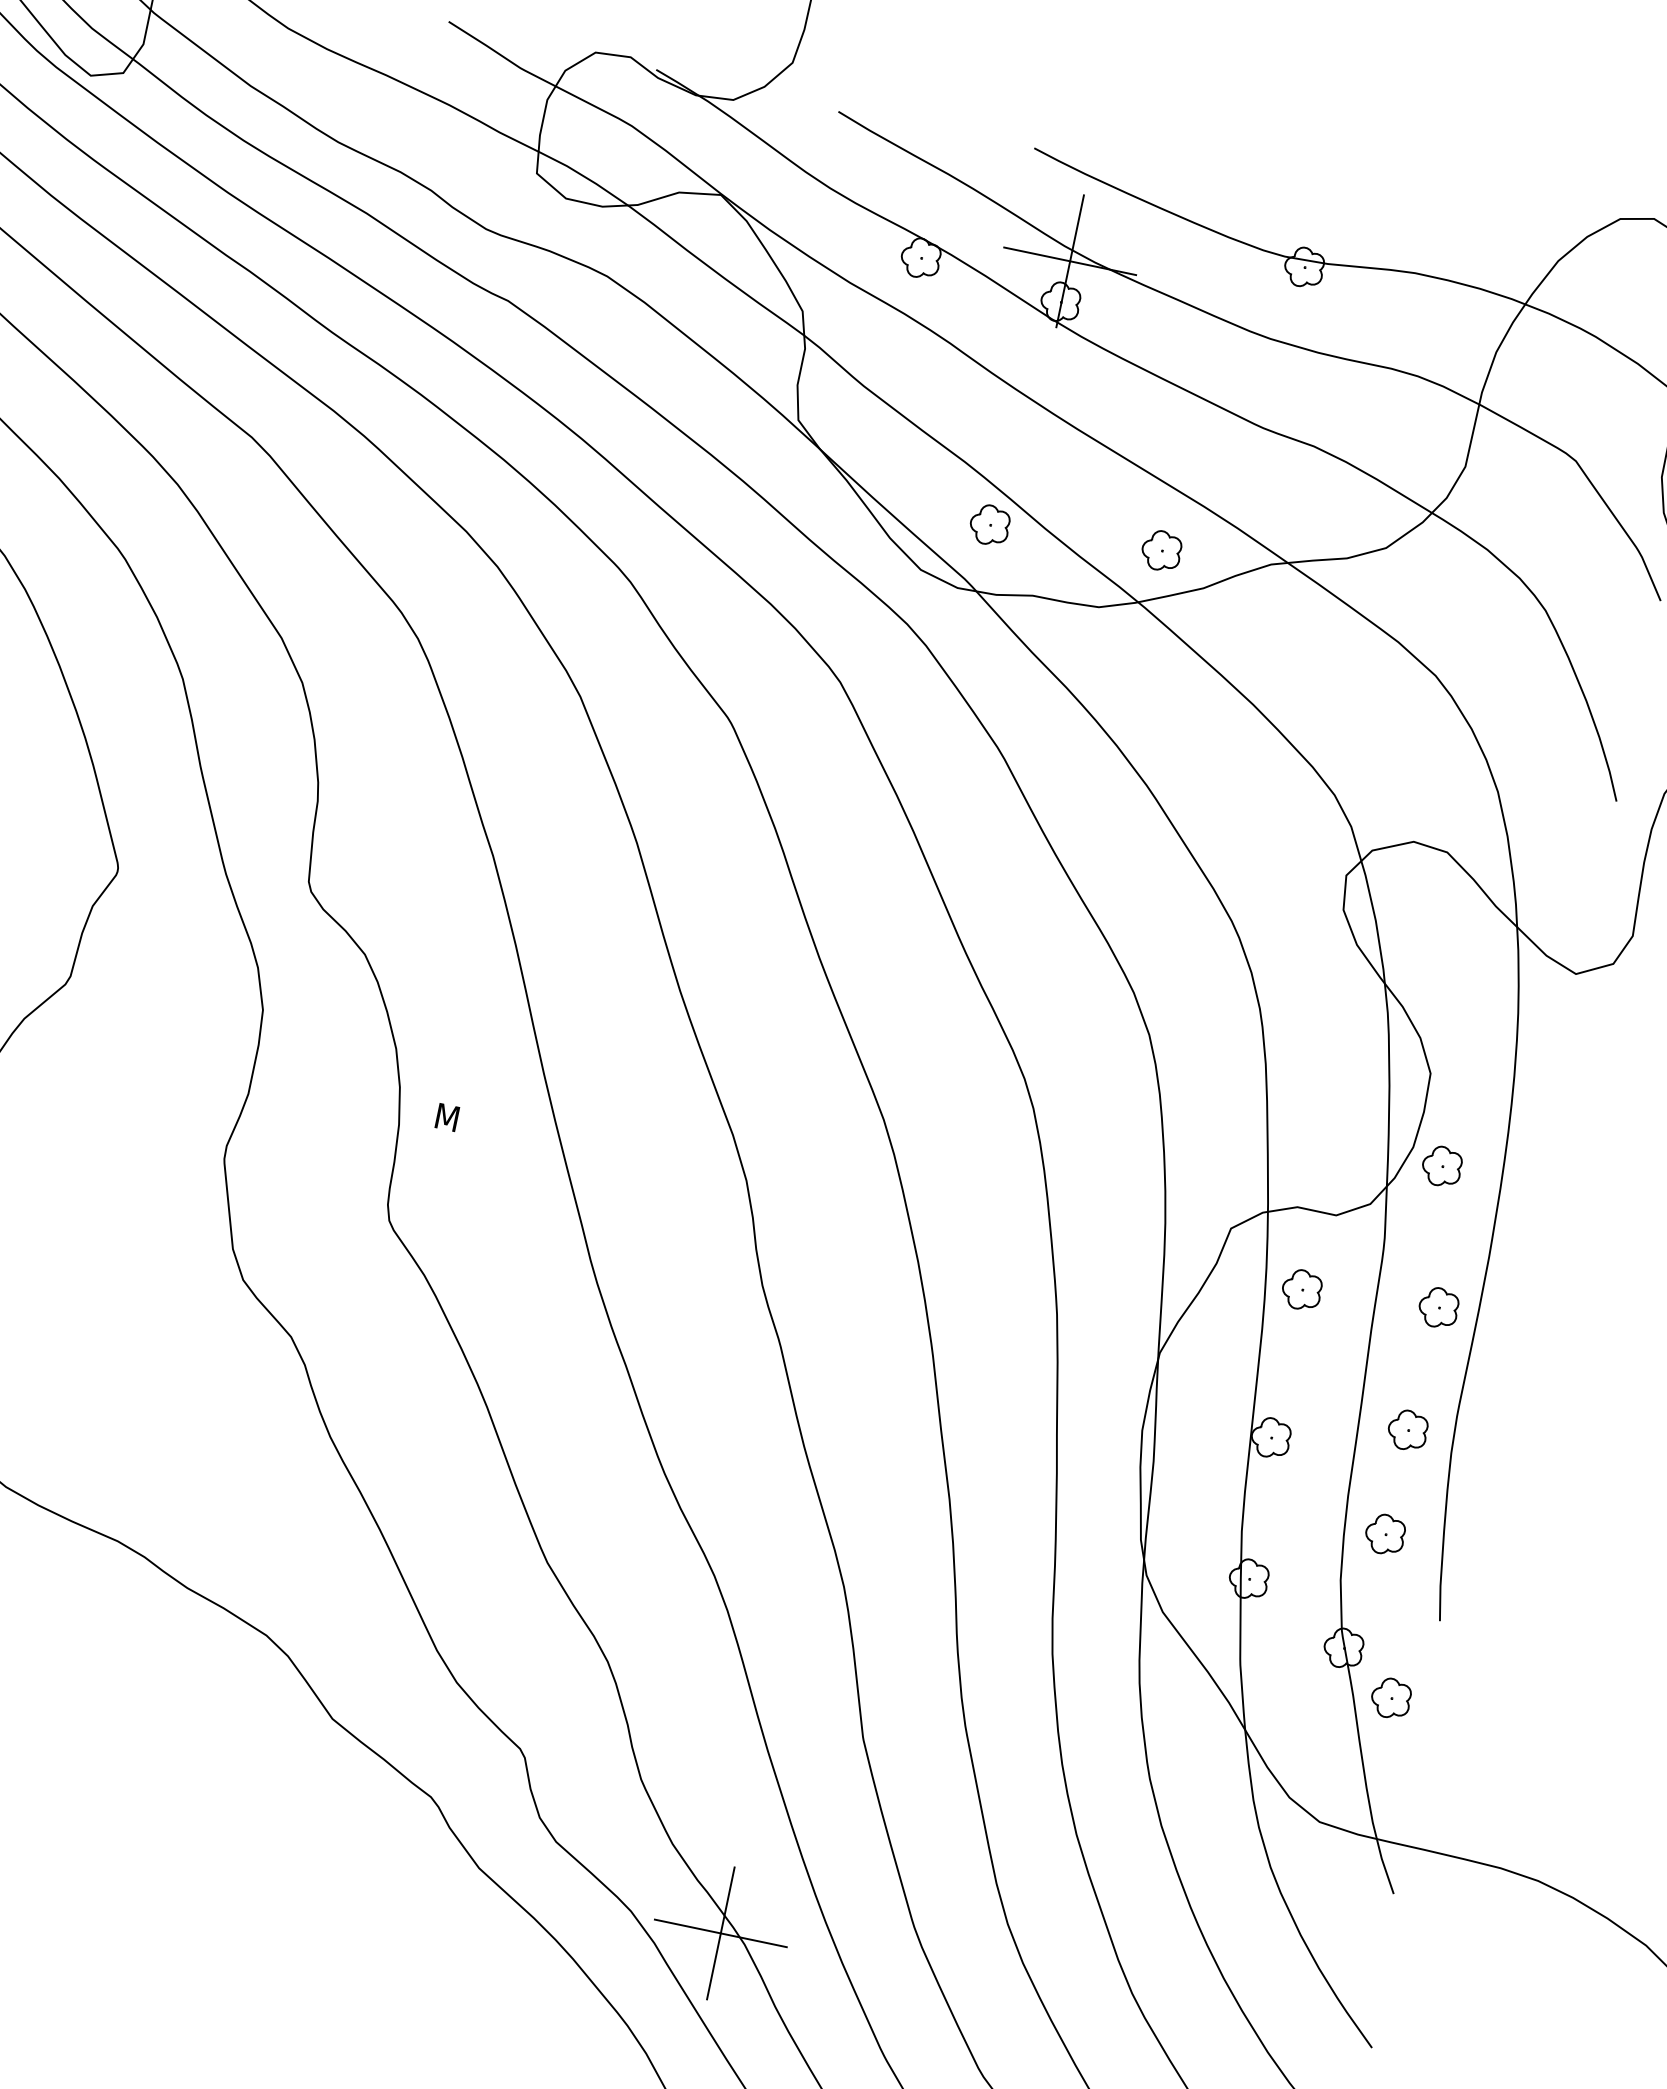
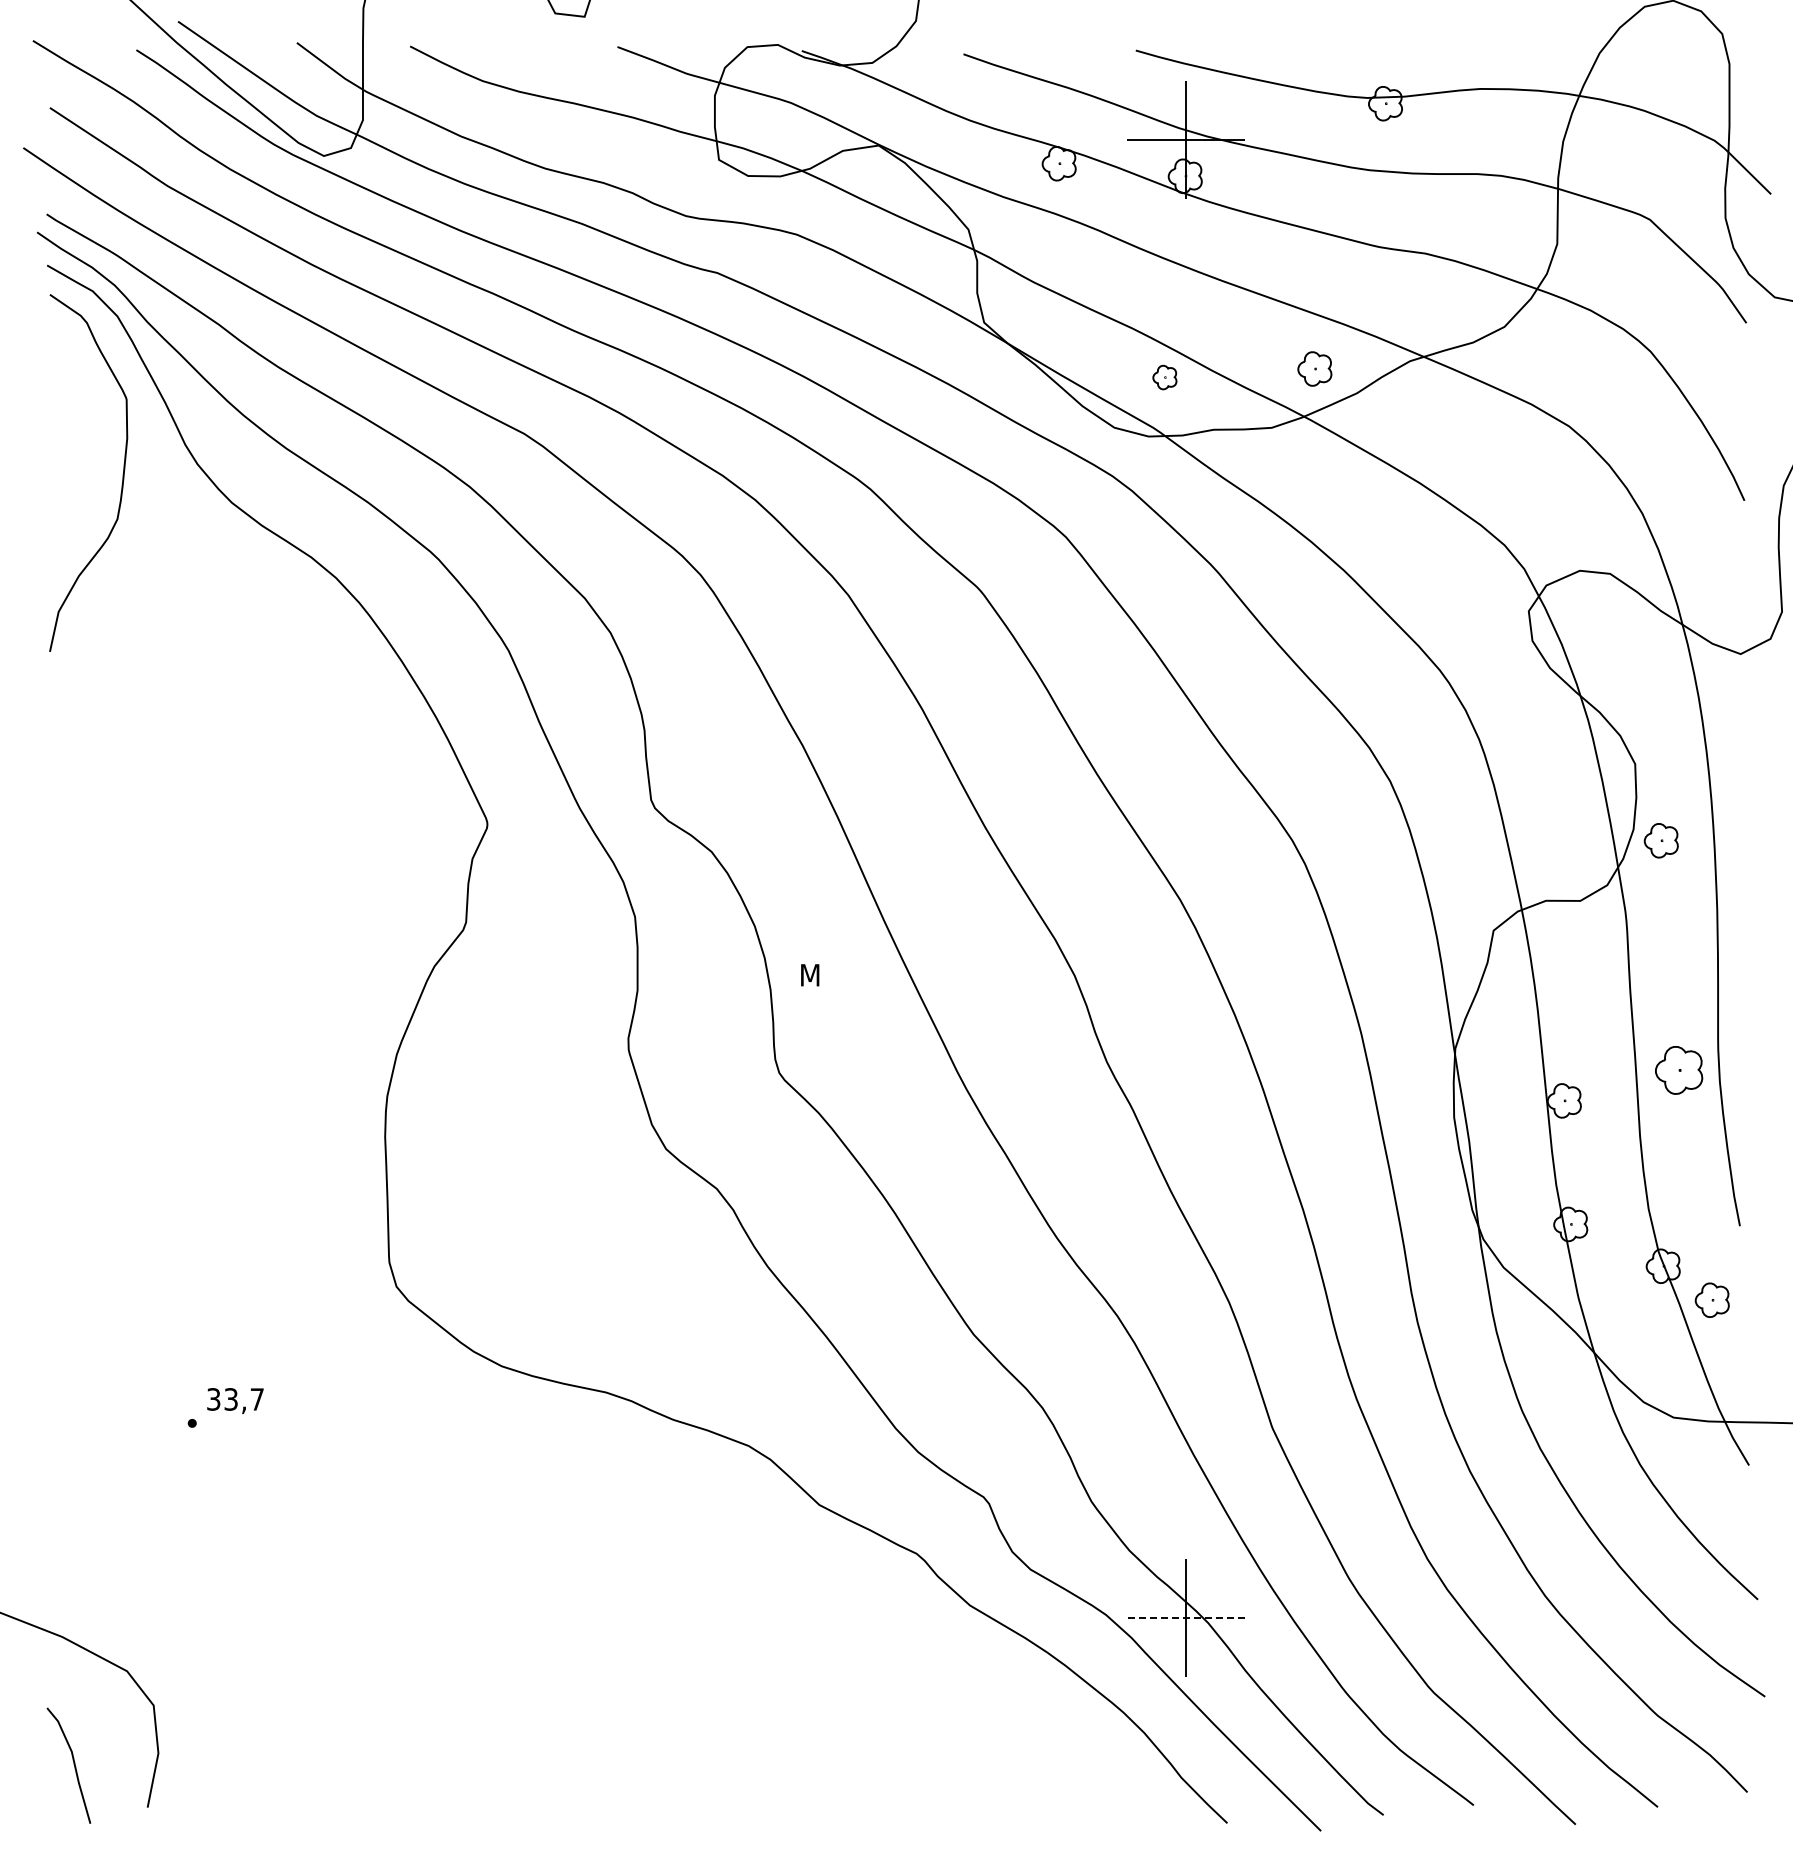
part: (989, 524) -> (1164, 377), size x0.7
part: (1302, 1289) -> (1564, 969), removed
part: (1438, 1307) -> (1683, 960), removed
part: (1407, 1429) -> (1678, 1069), size x1.4
part: (1384, 1534) -> (1677, 1162), removed
line: (720, 1932) -> (1185, 1617), solid -> dashed

